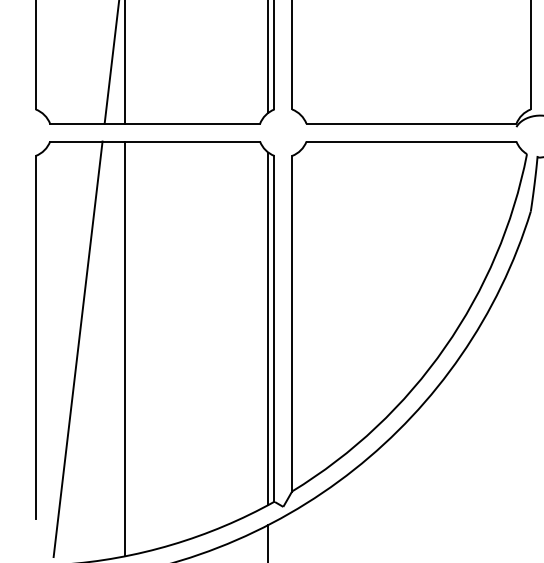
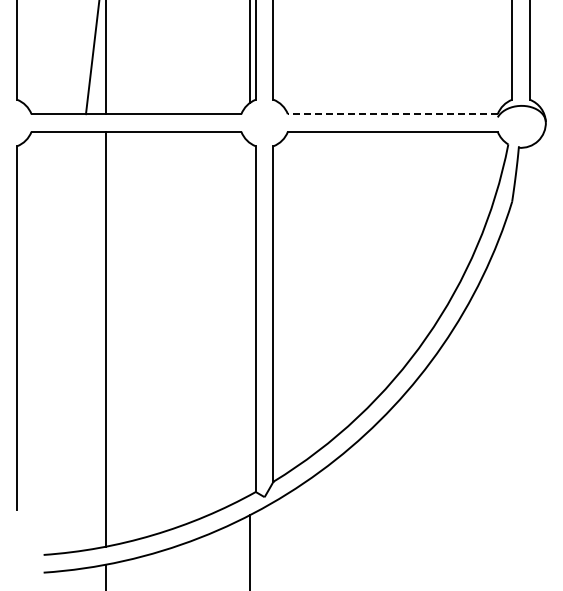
line: (411, 124) -> (392, 114), solid -> dashed
line: (268, 328) -> (249, 318), removed
line: (78, 349) -> (59, 339), removed

